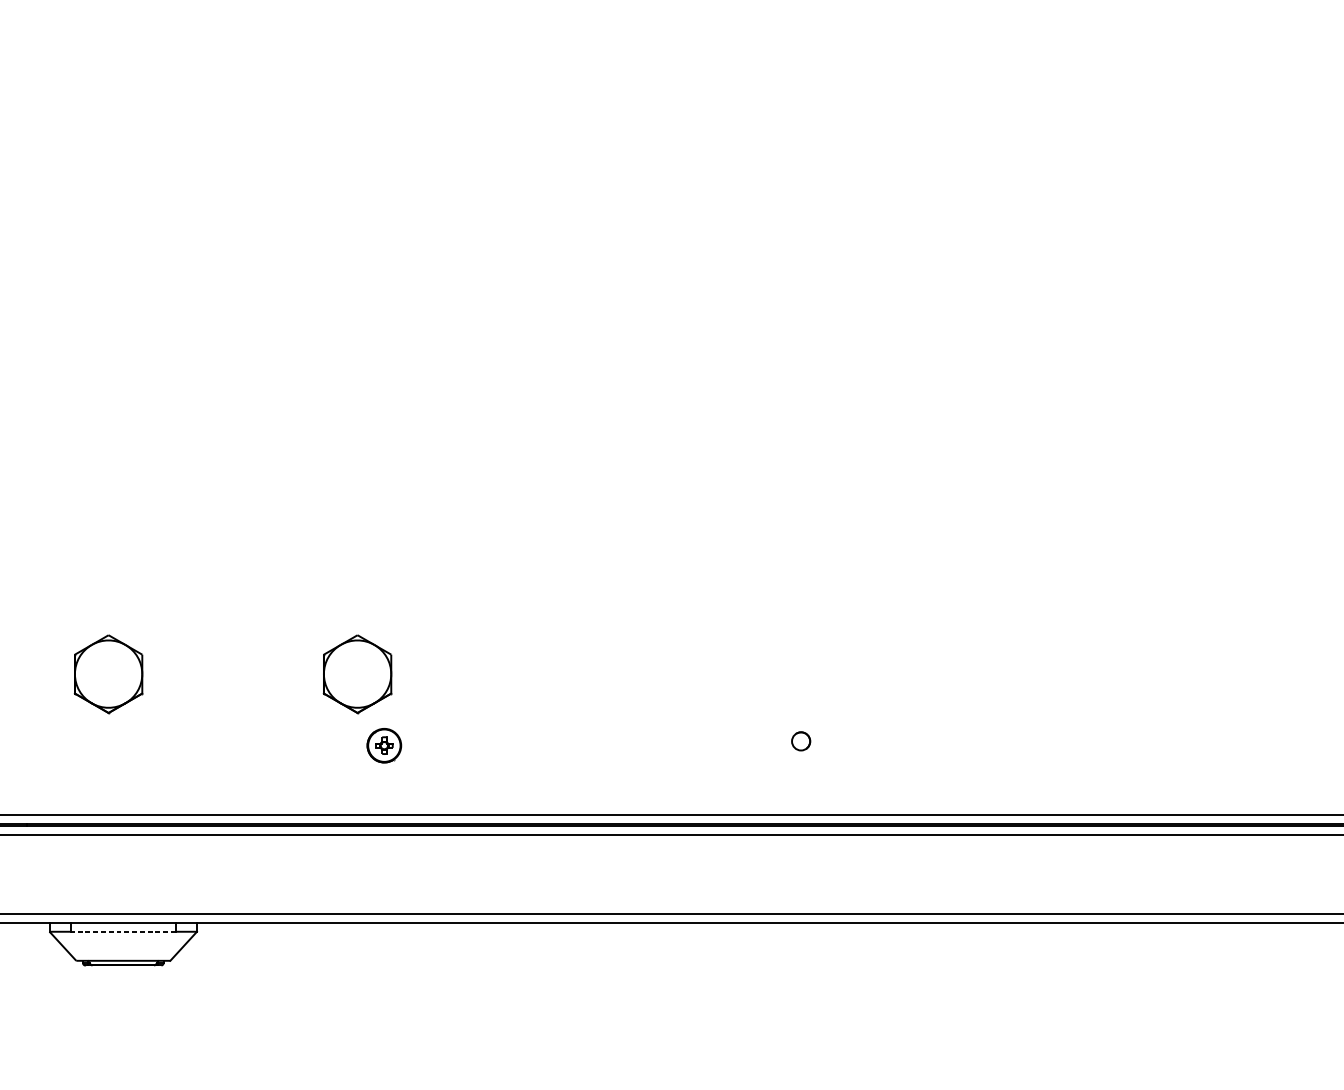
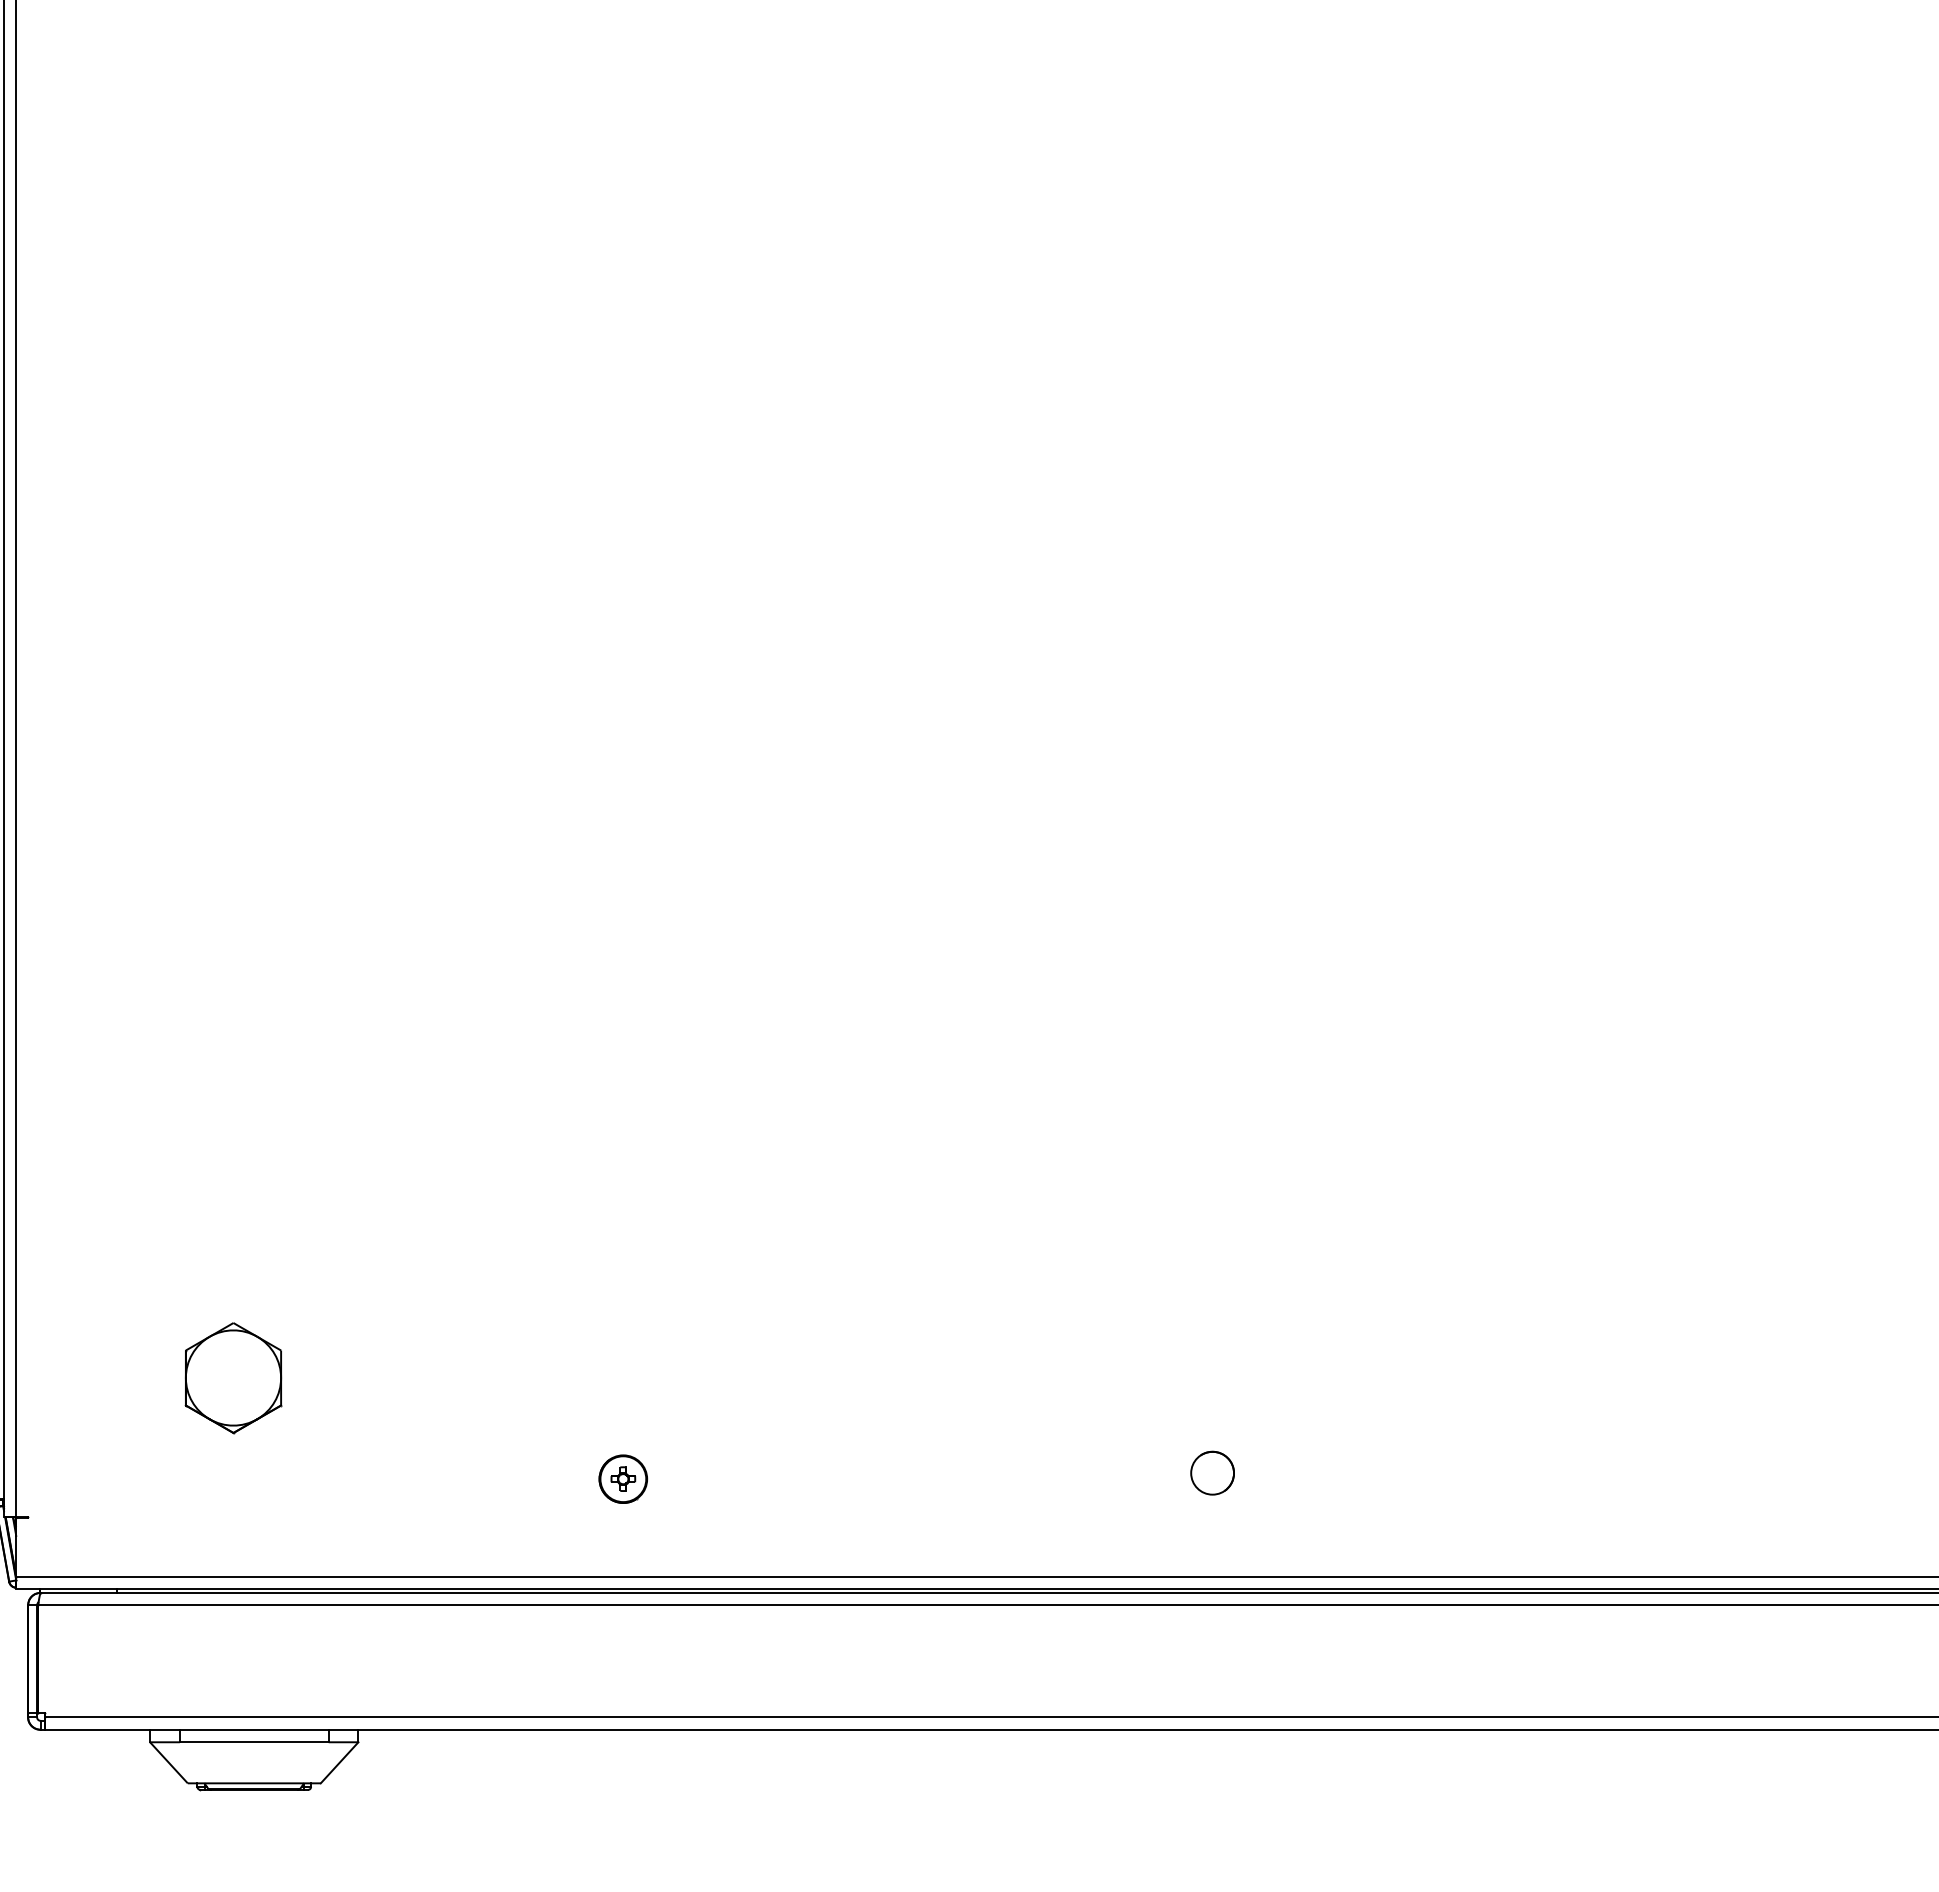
part: (357, 674) -> (585, 1378), removed
part: (801, 740) -> (1212, 1472), size x1.67
line: (122, 931) -> (253, 1742), dashed -> solid

